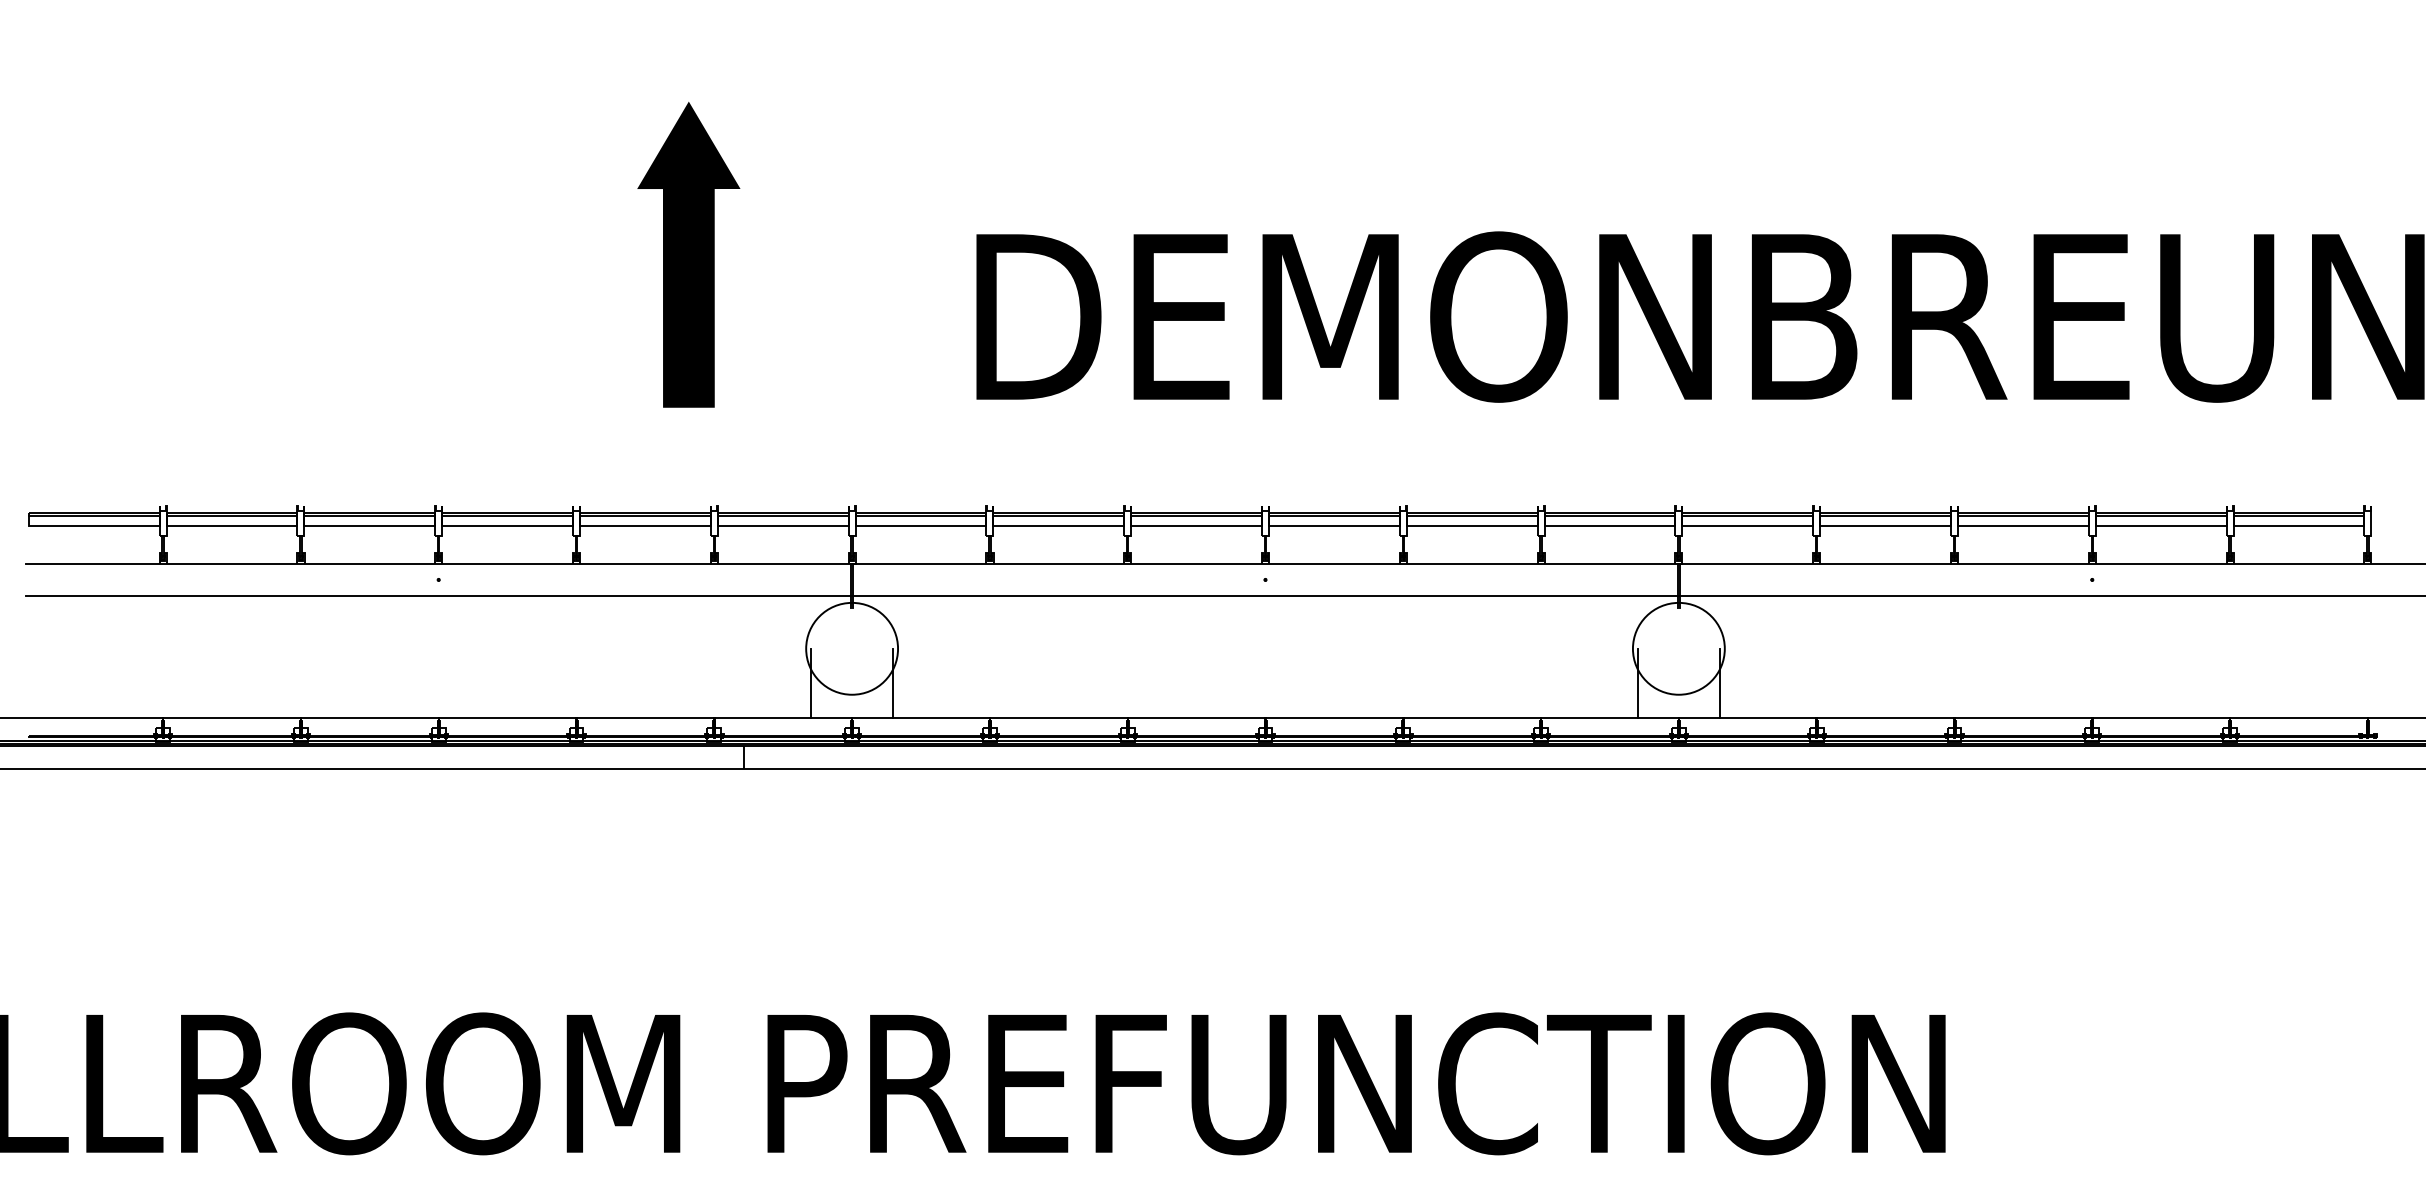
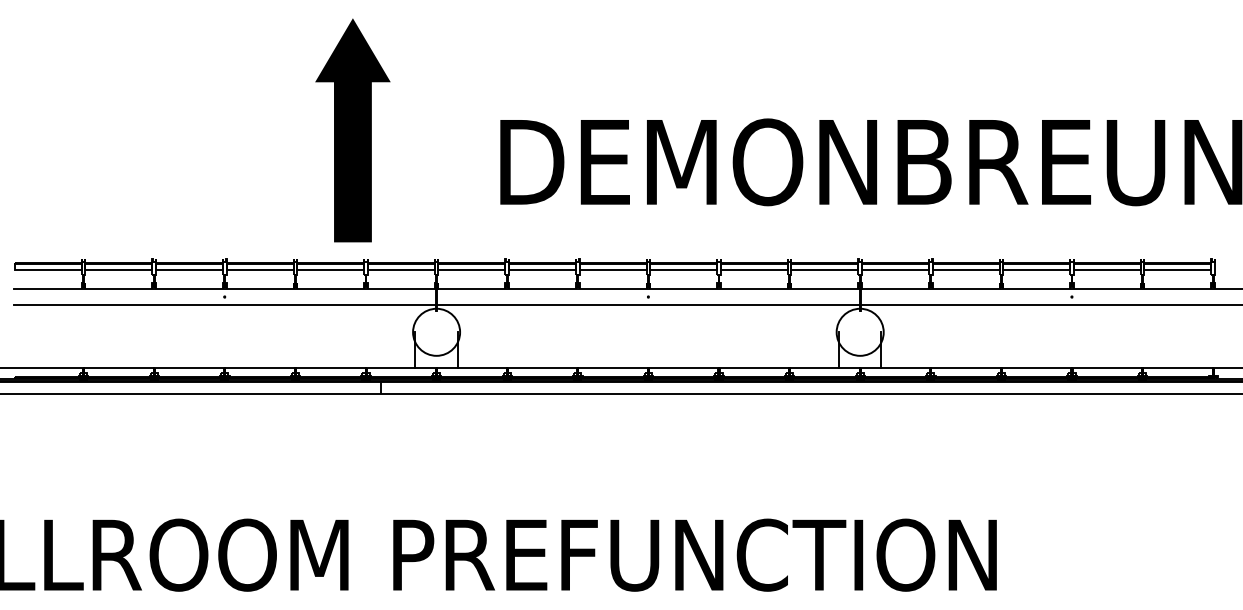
part: (687, 254) -> (352, 130), size x1.43

